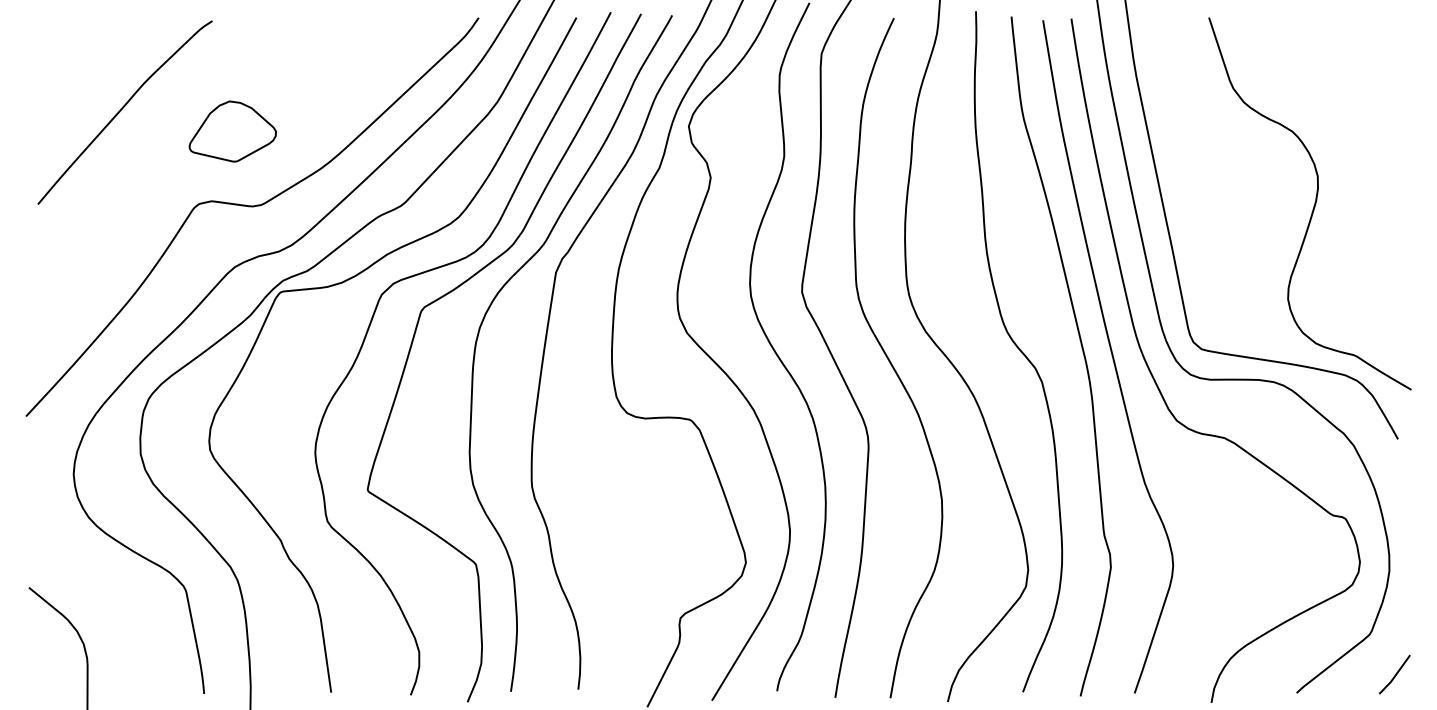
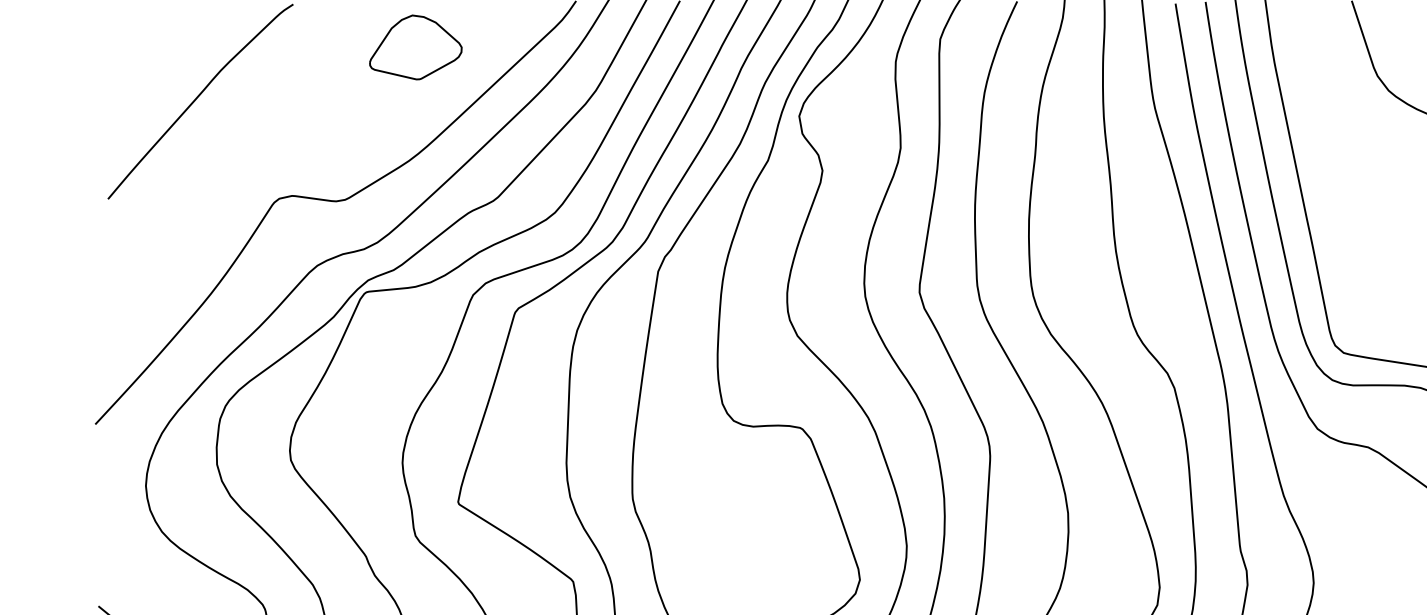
part: (232, 131) -> (415, 47), moved

